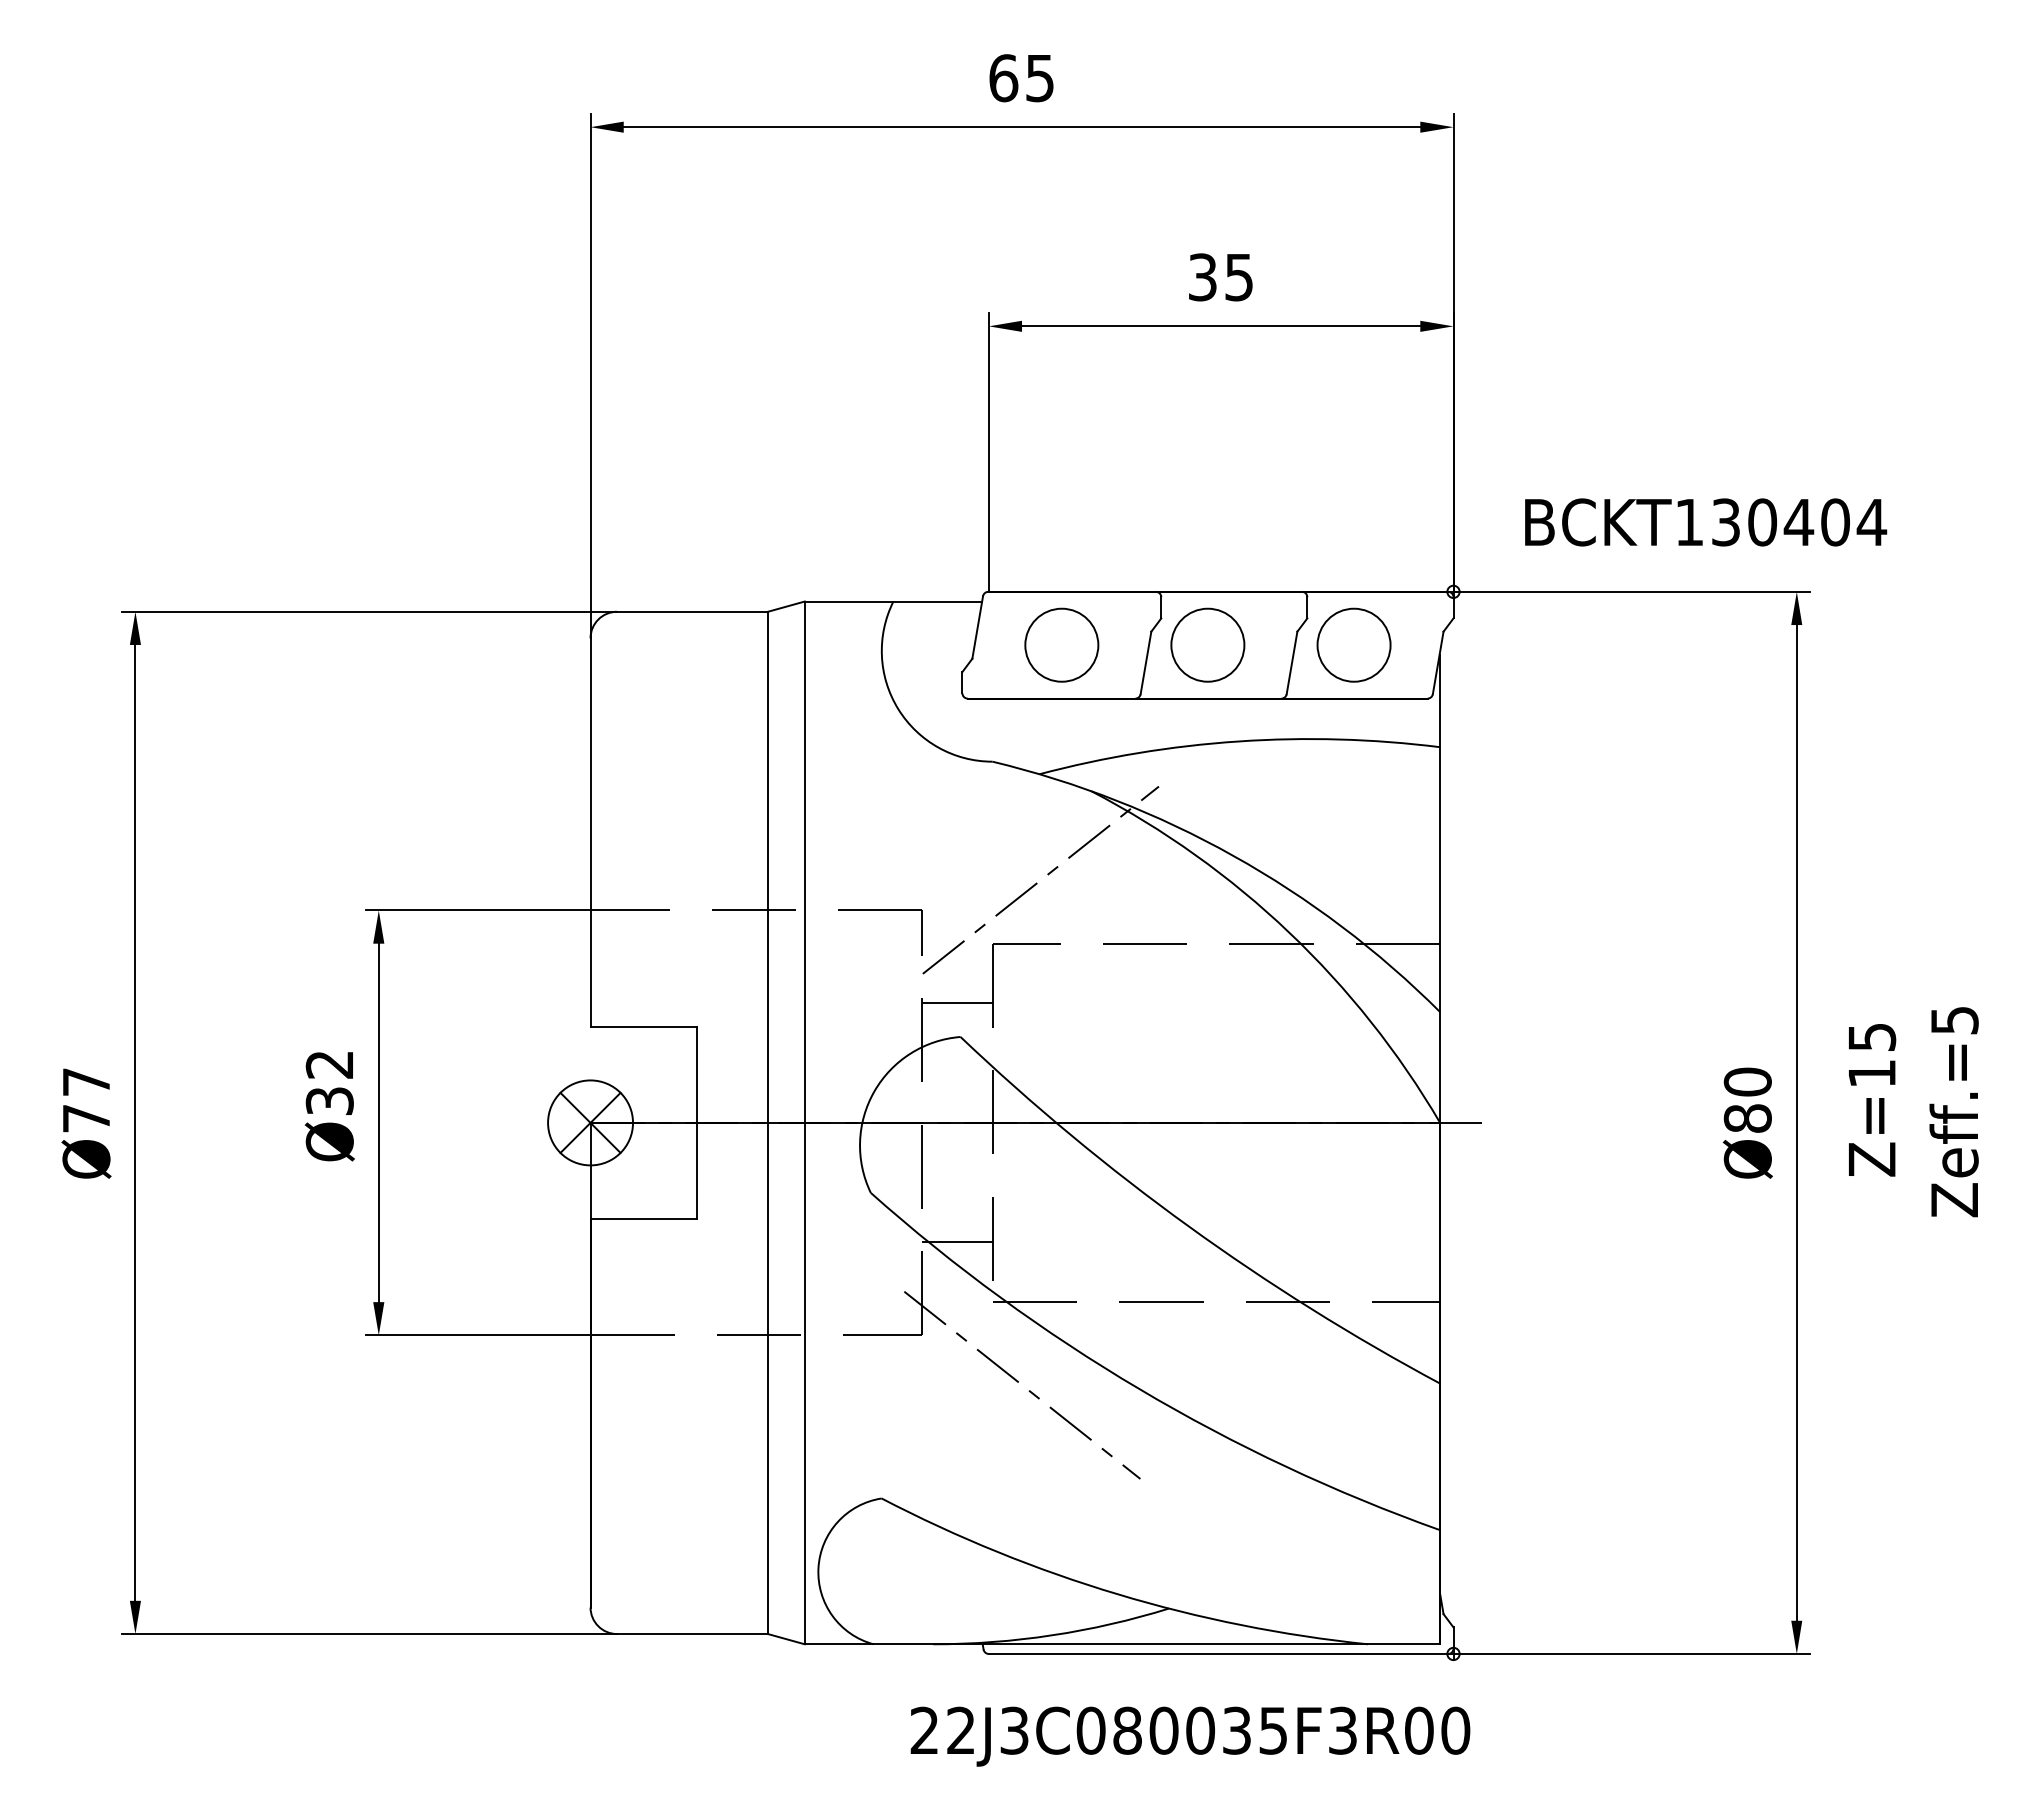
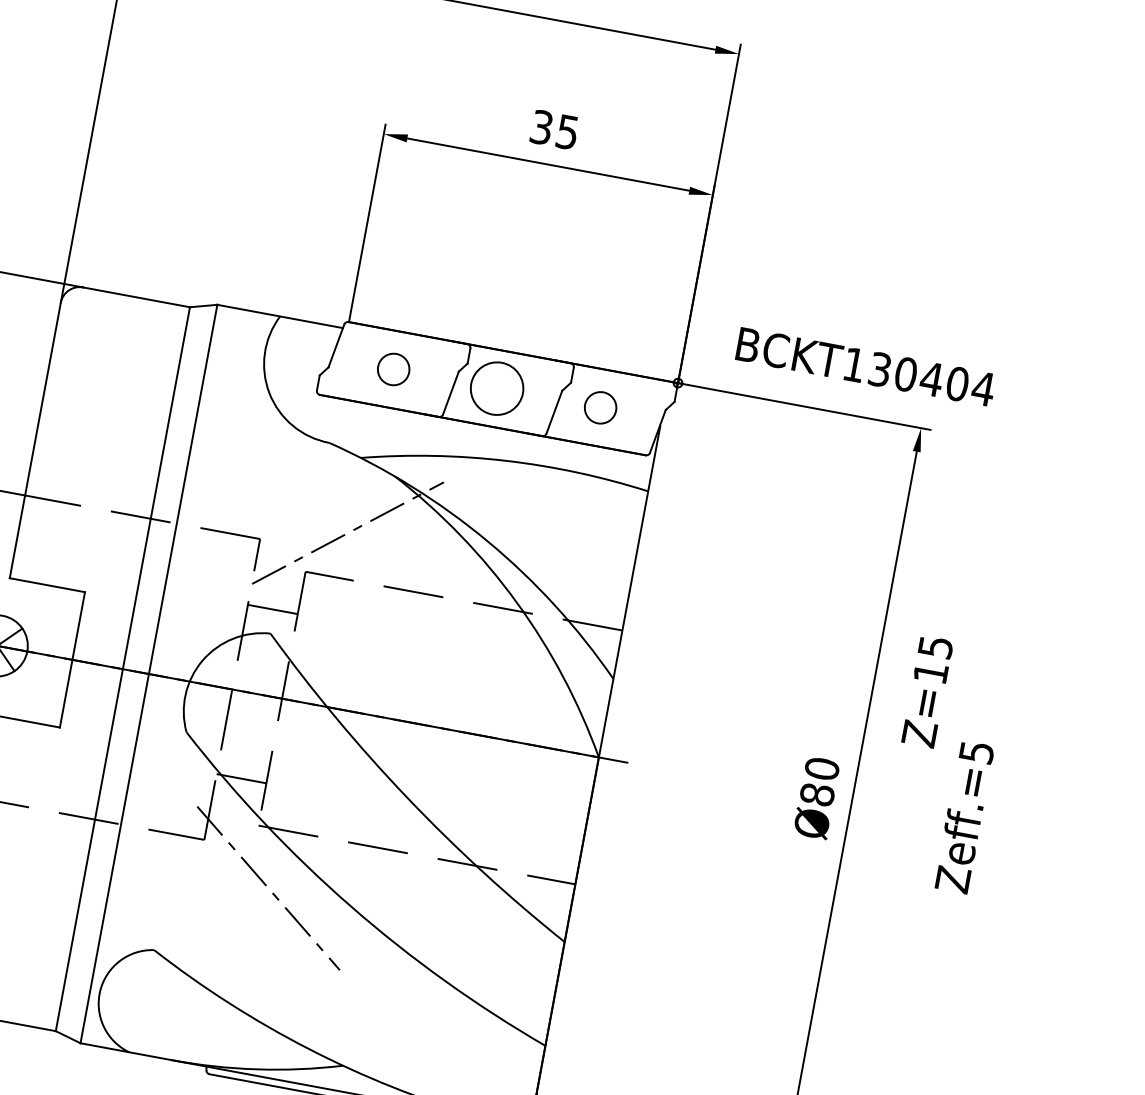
circle: (1061, 644) -> (393, 368), size x0.6
circle: (1353, 644) -> (600, 407), size x0.6
text: (1872, 1100) -> (927, 692), moved

